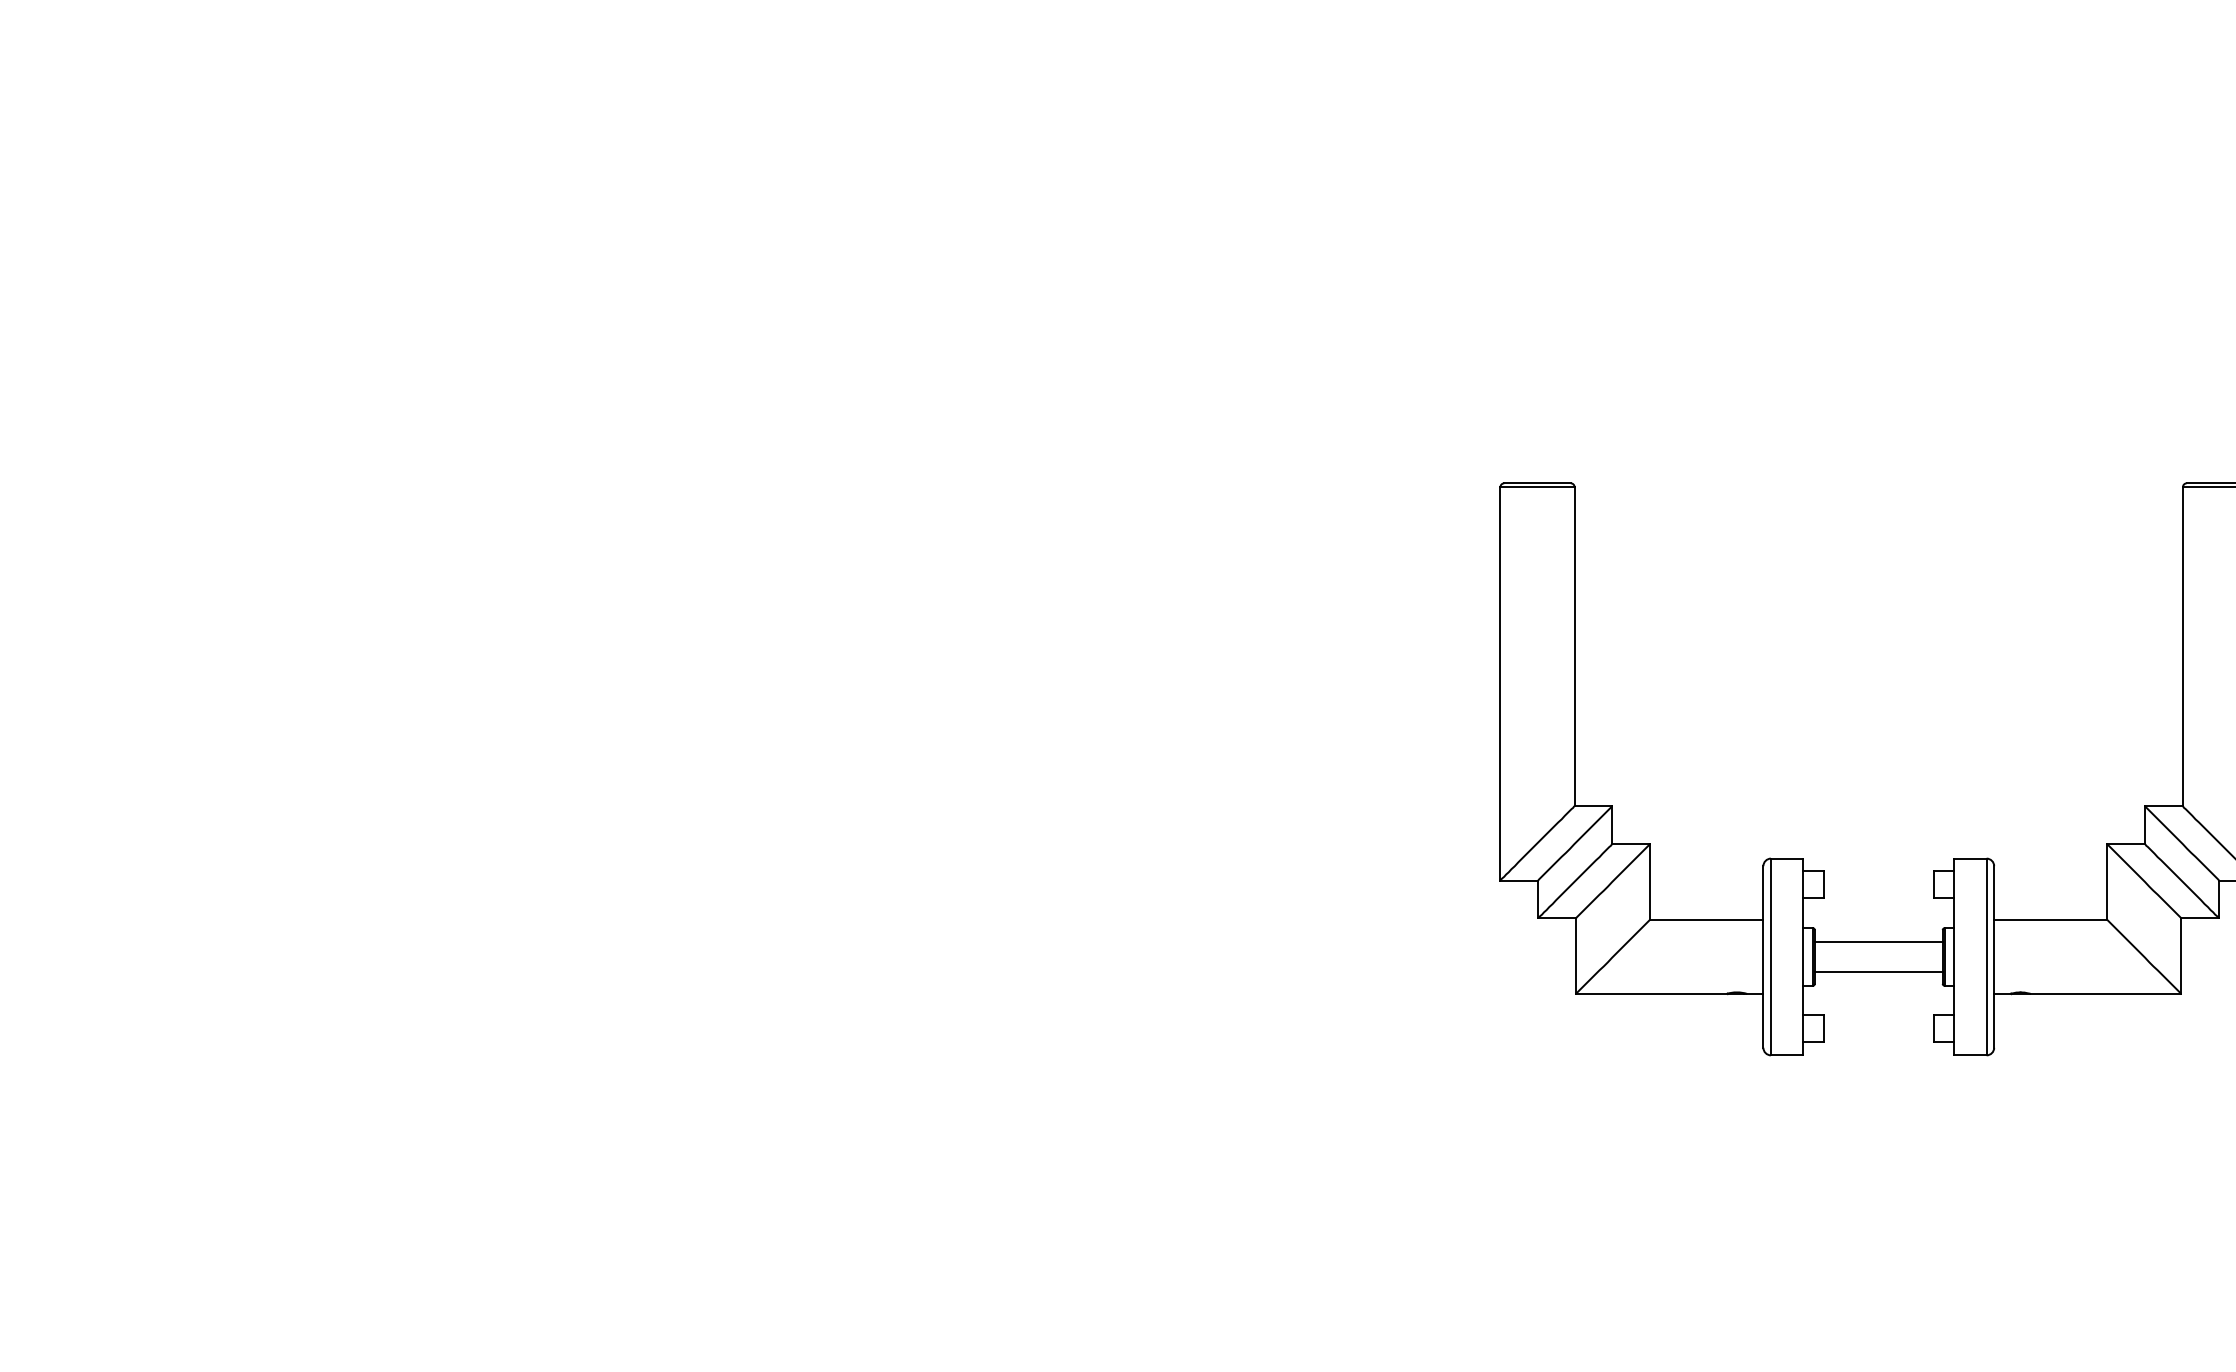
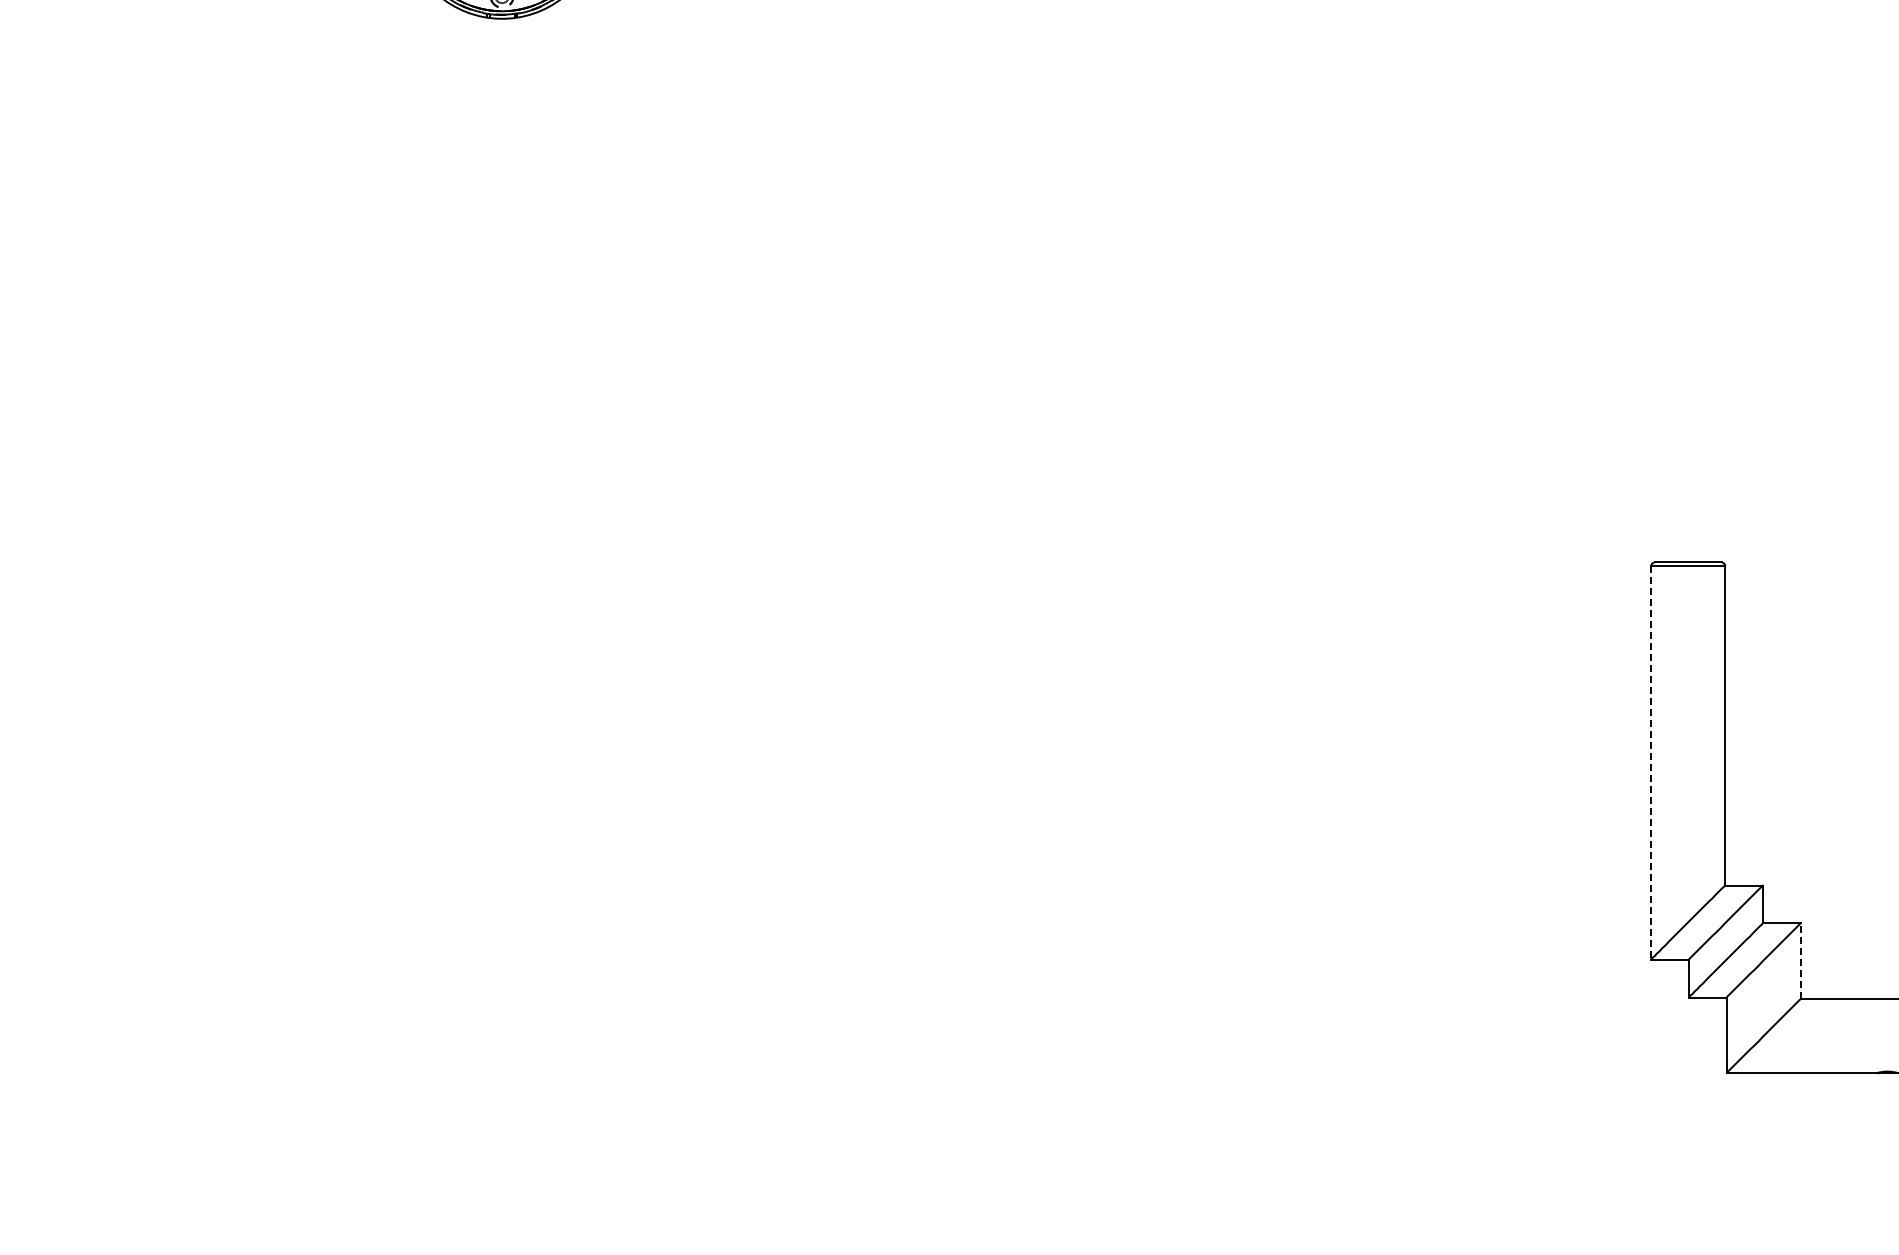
line: (1500, 683) -> (1651, 762), solid -> dashed
line: (1650, 882) -> (1801, 961), solid -> dashed

